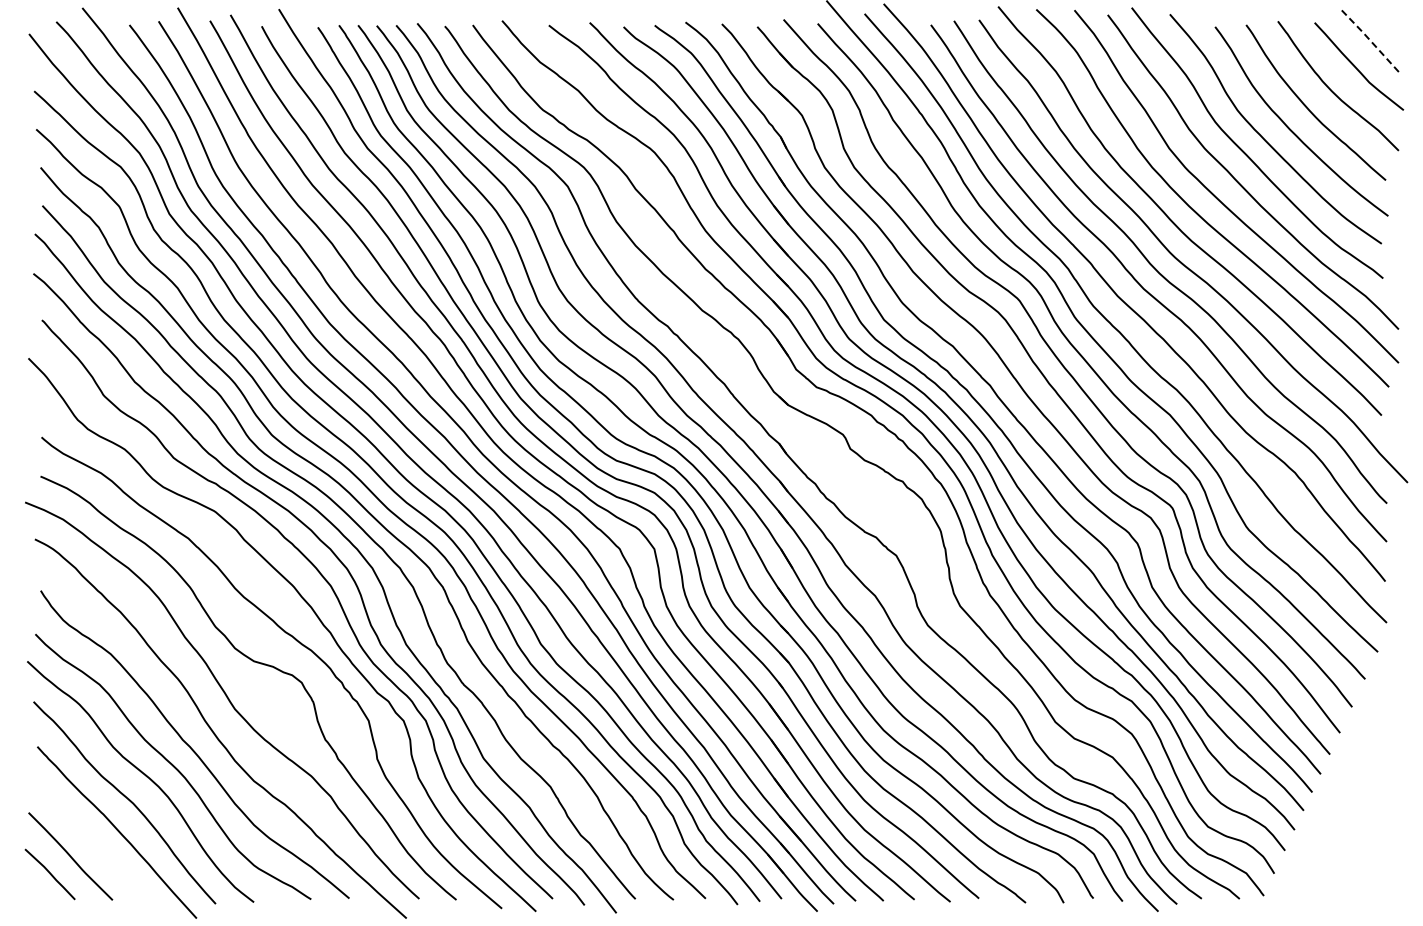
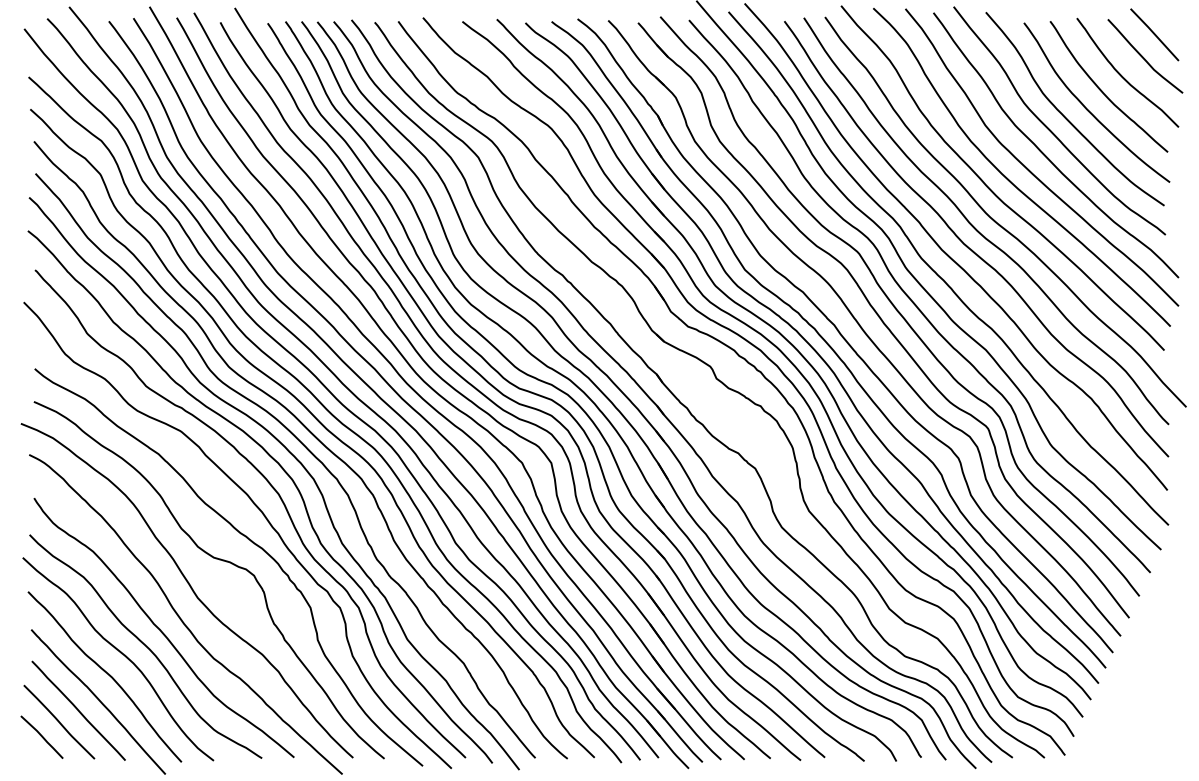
line: (1370, 40) -> (1154, 34), dashed -> solid
line: (93, 842) -> (78, 710), added

